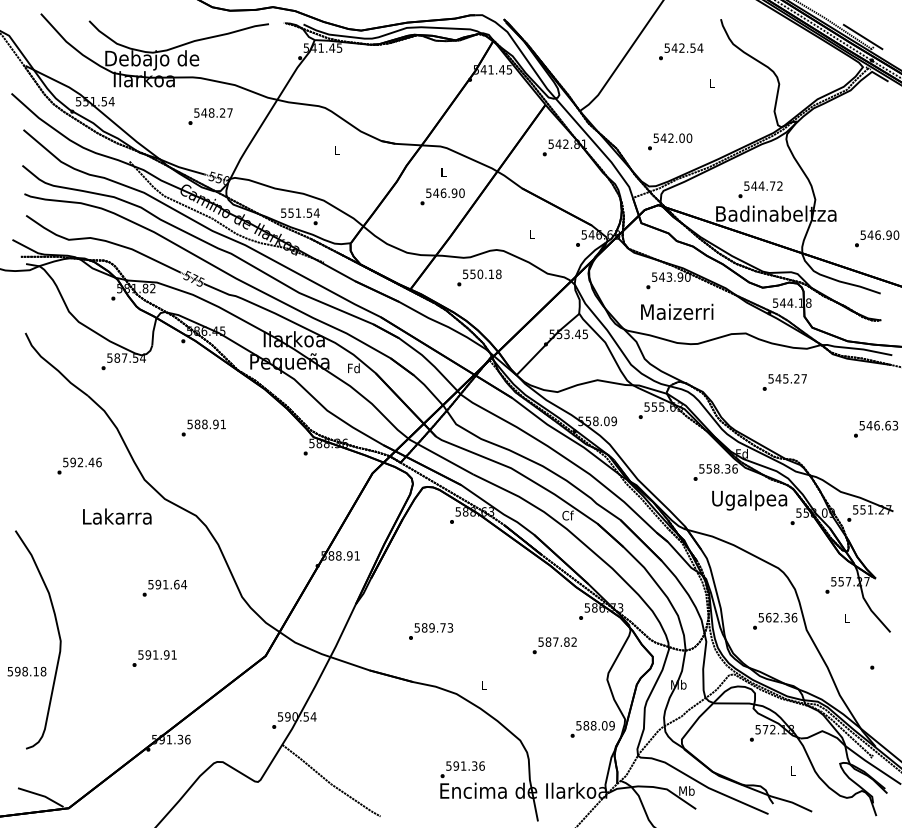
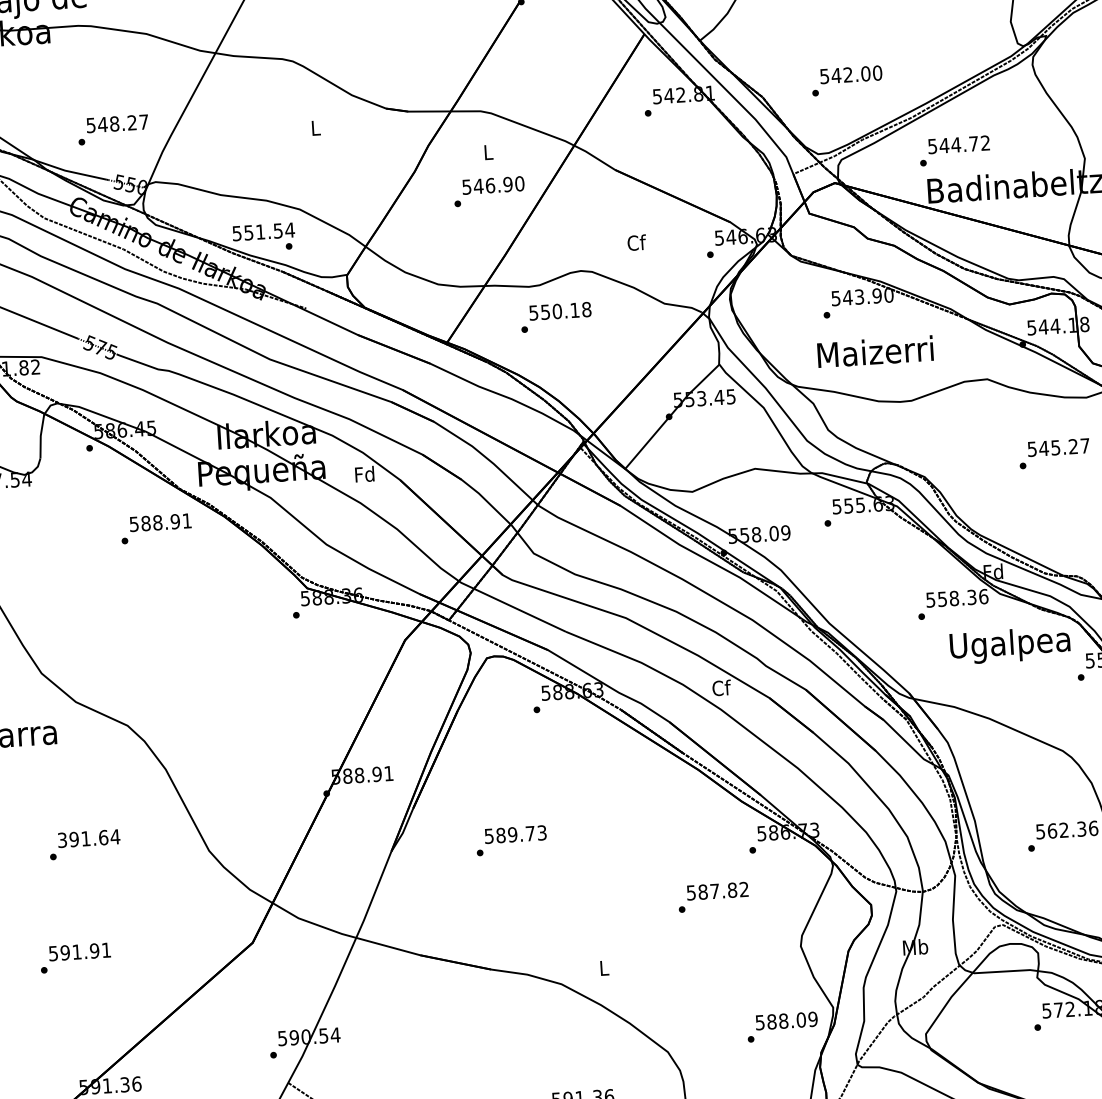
text: (210, 116) -> (113, 129), moved
text: (760, 189) -> (954, 150), moved
text: (532, 234) -> (636, 242), L -> Cf
text: (203, 427) -> (155, 527), moved
text: (150, 583) -> (61, 838), 591.64 -> 391.64
text: (431, 631) -> (512, 840), moved

